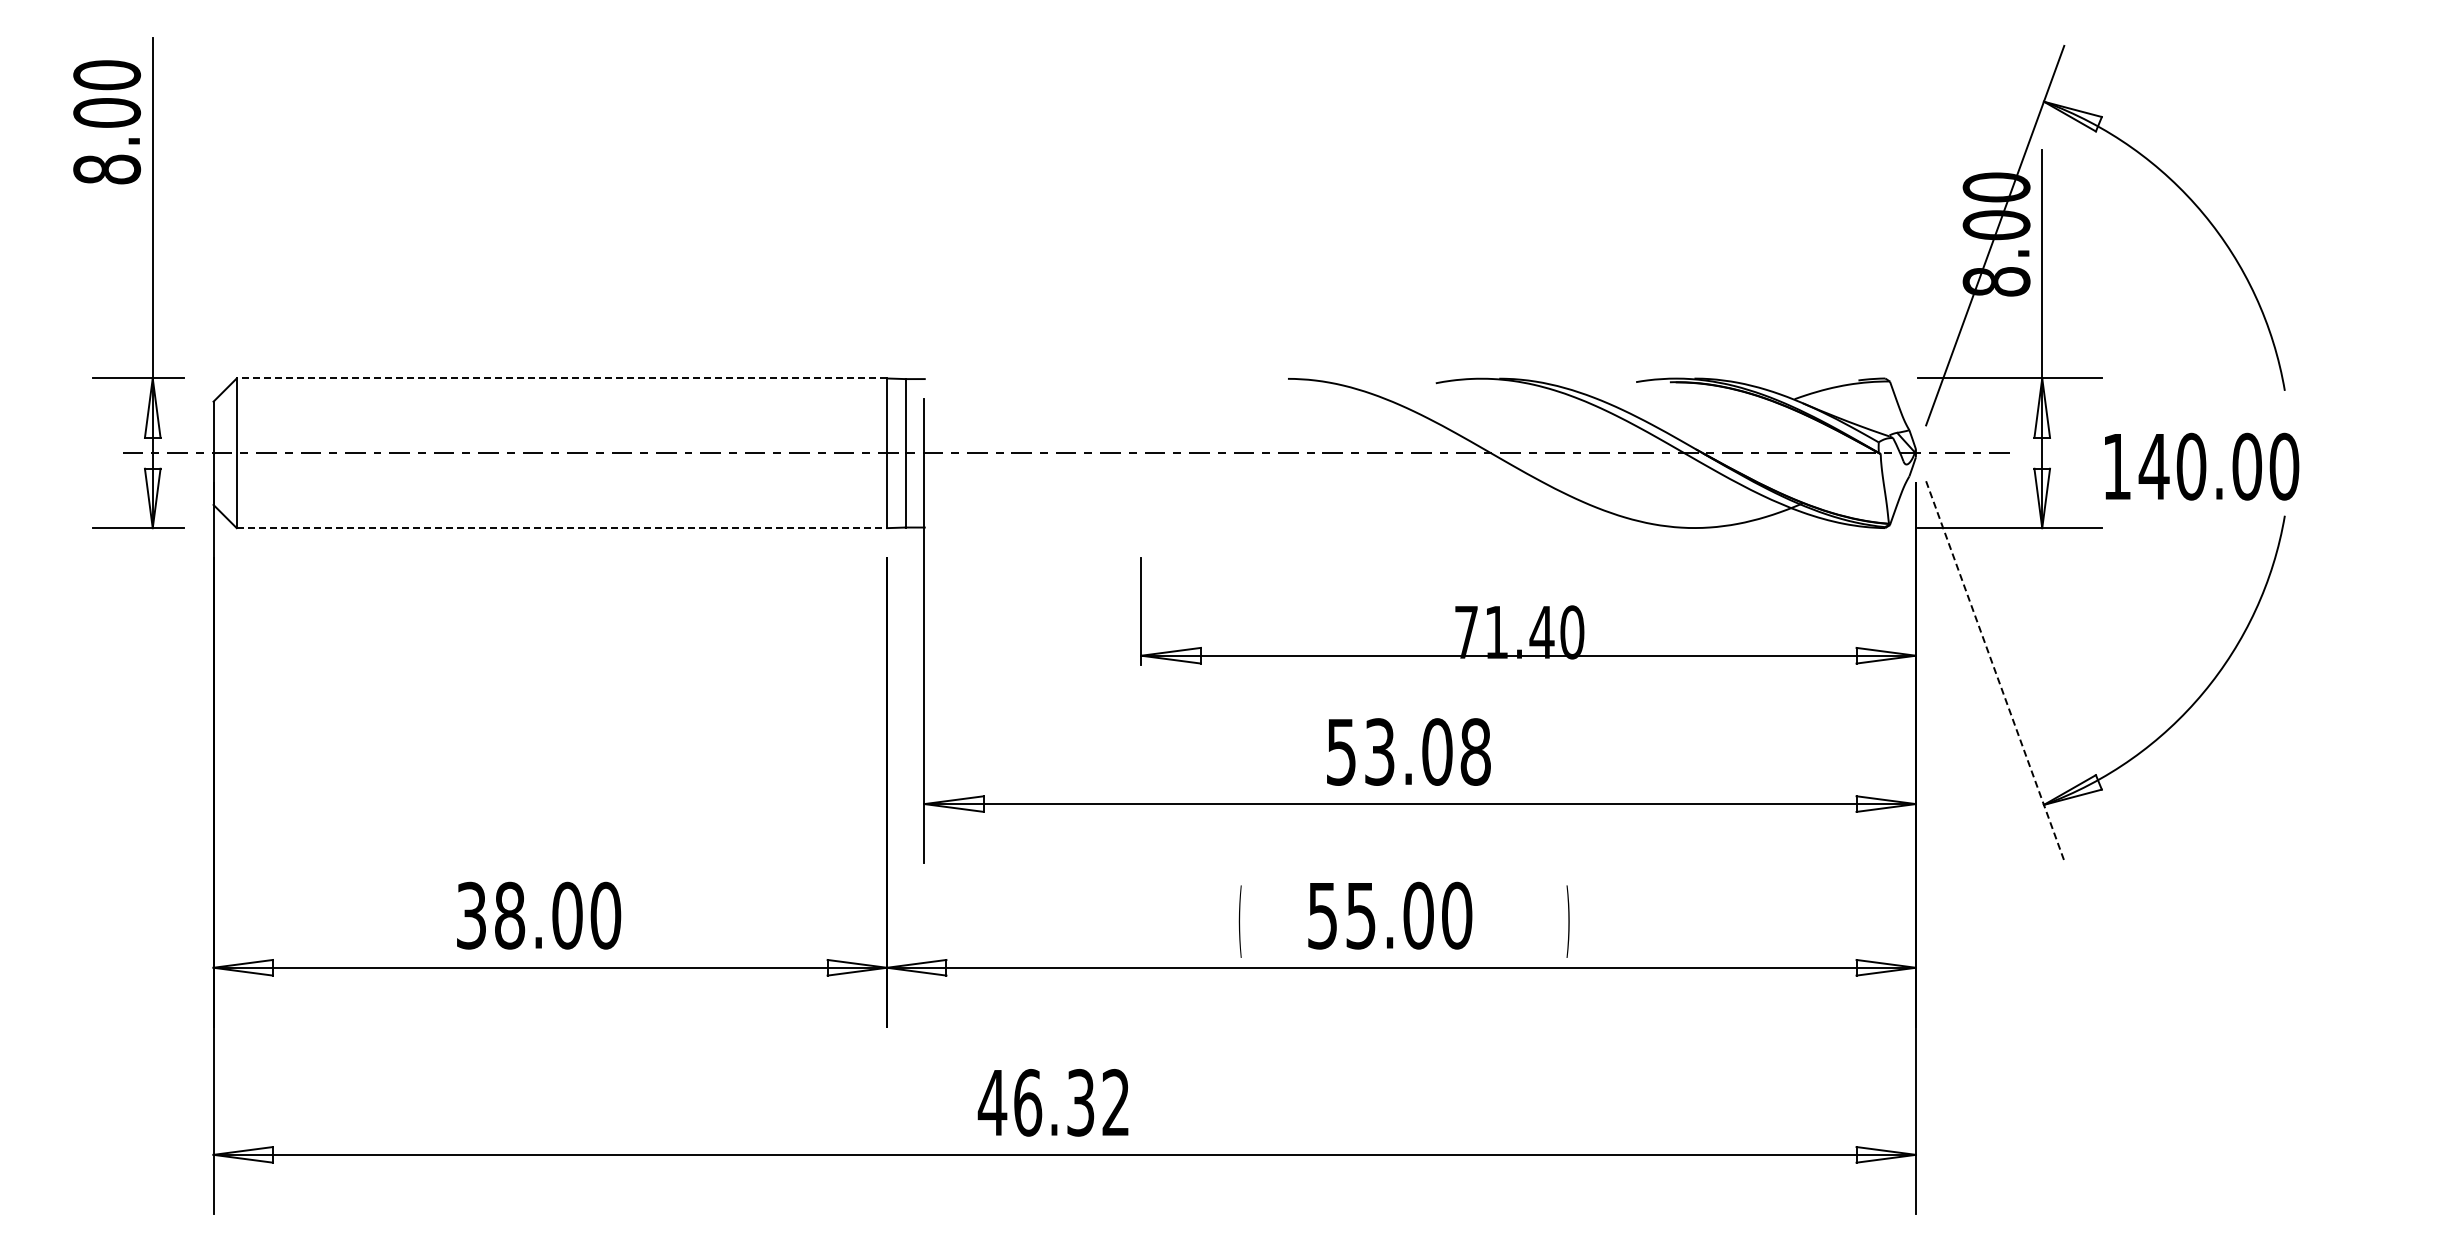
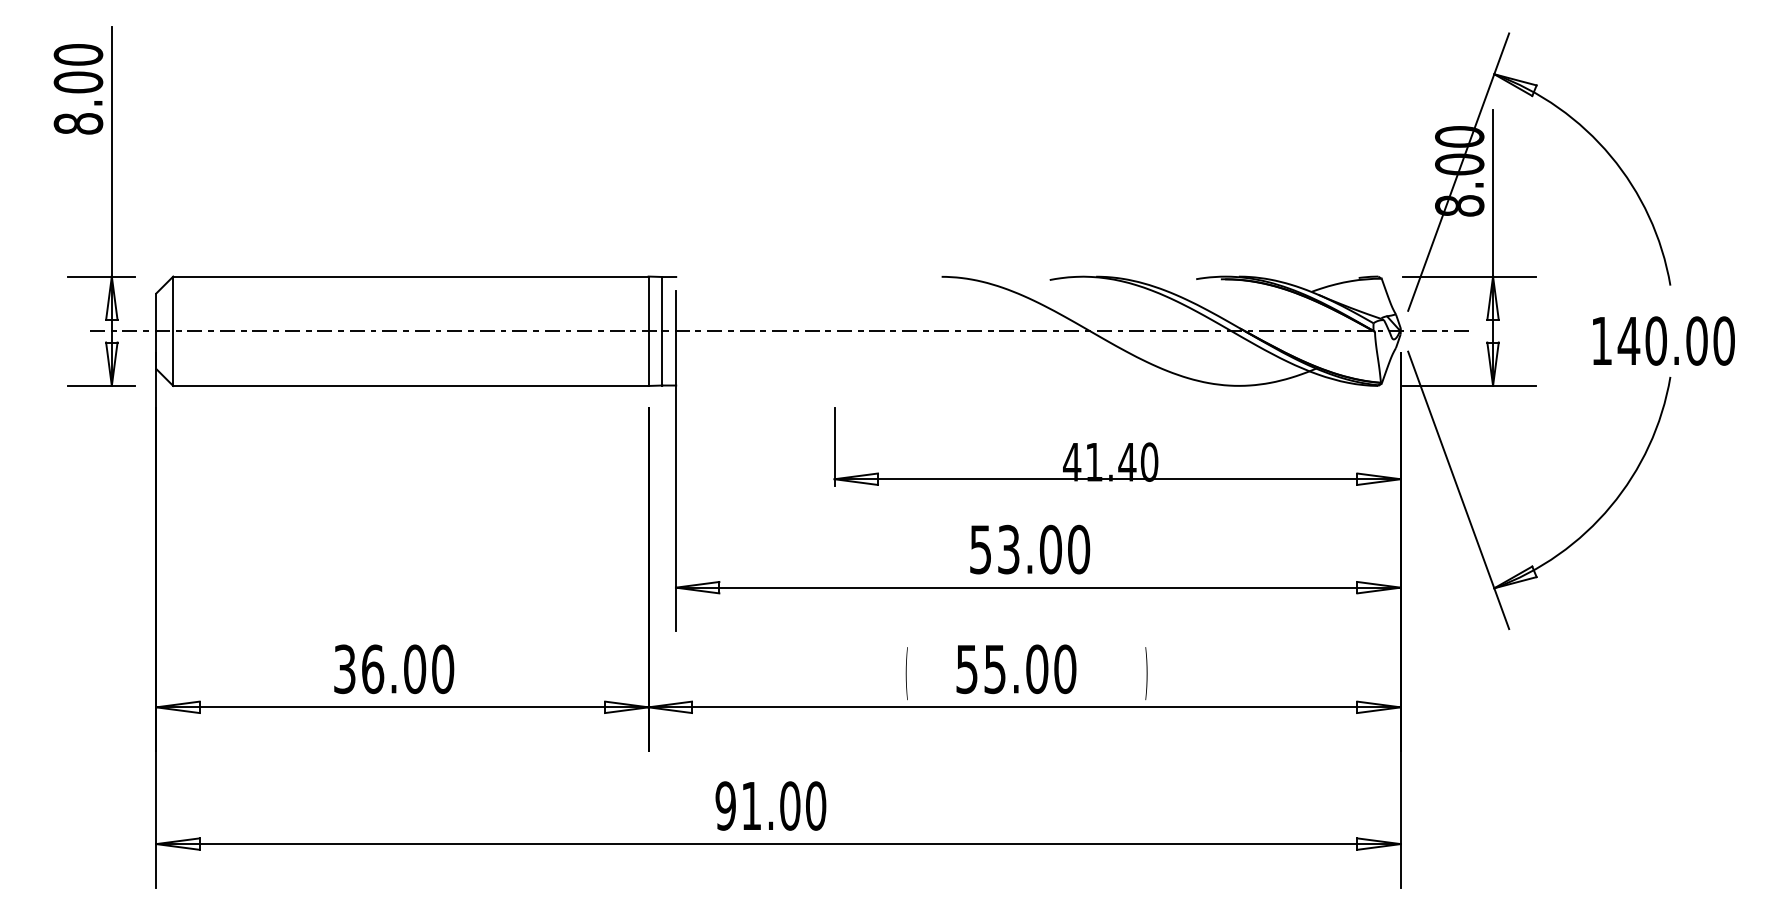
line: (561, 378) -> (410, 276), dashed -> solid
text: (2202, 466) -> (1664, 340), moved
line: (562, 528) -> (411, 386), dashed -> solid
text: (1465, 632) -> (1071, 462), 71.40 -> 41.40
line: (1995, 670) -> (1458, 490), dashed -> solid
text: (1475, 751) -> (1078, 549), 53.08 -> 53.00
text: (510, 915) -> (373, 669), 38.00 -> 36.00
text: (1053, 1102) -> (770, 805), 46.32 -> 91.00

